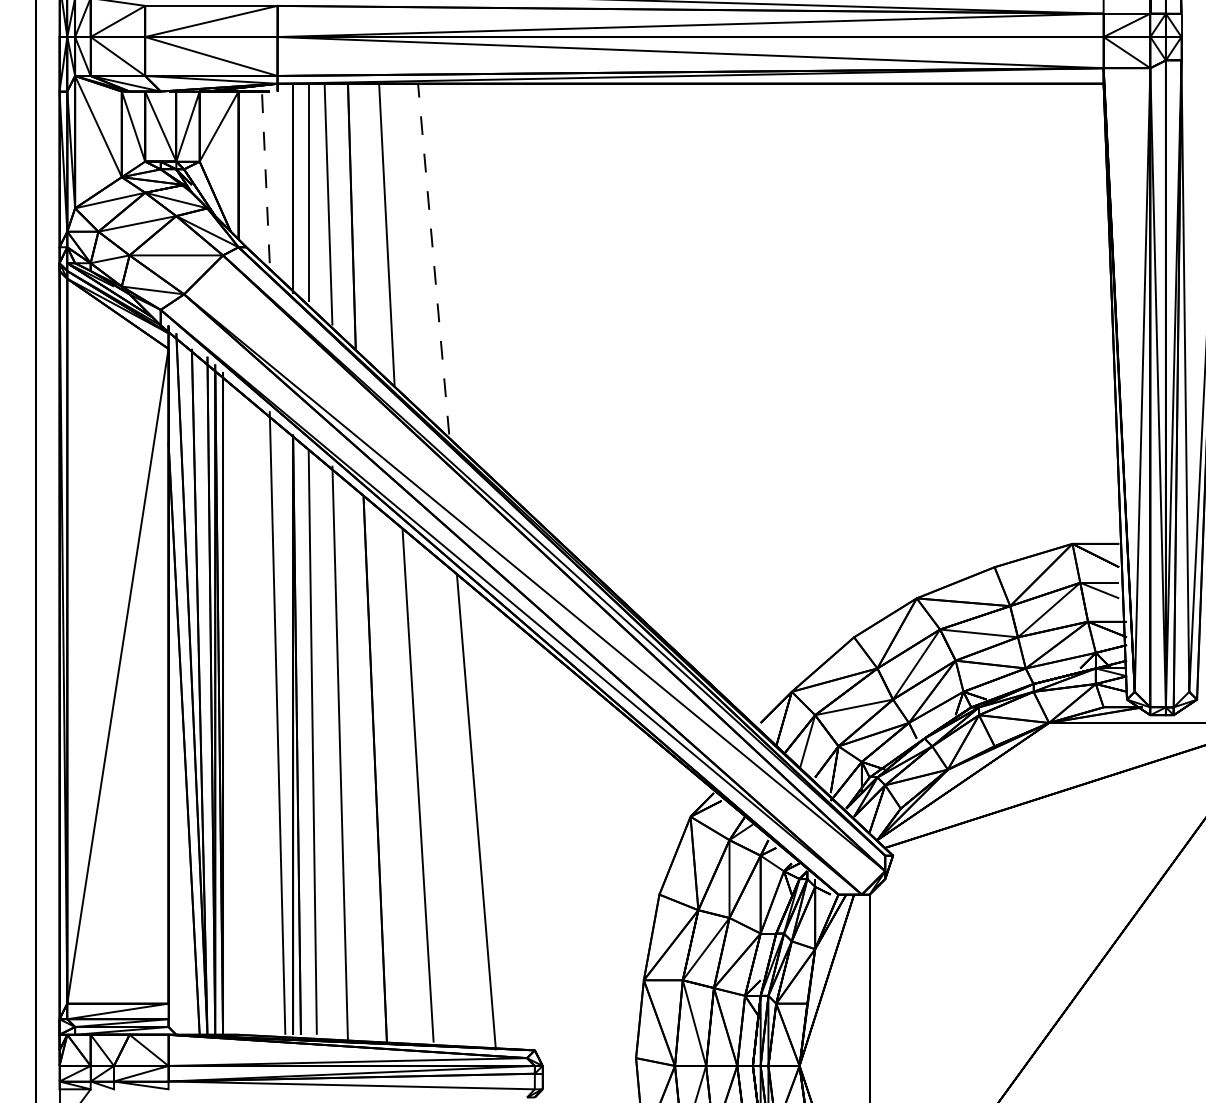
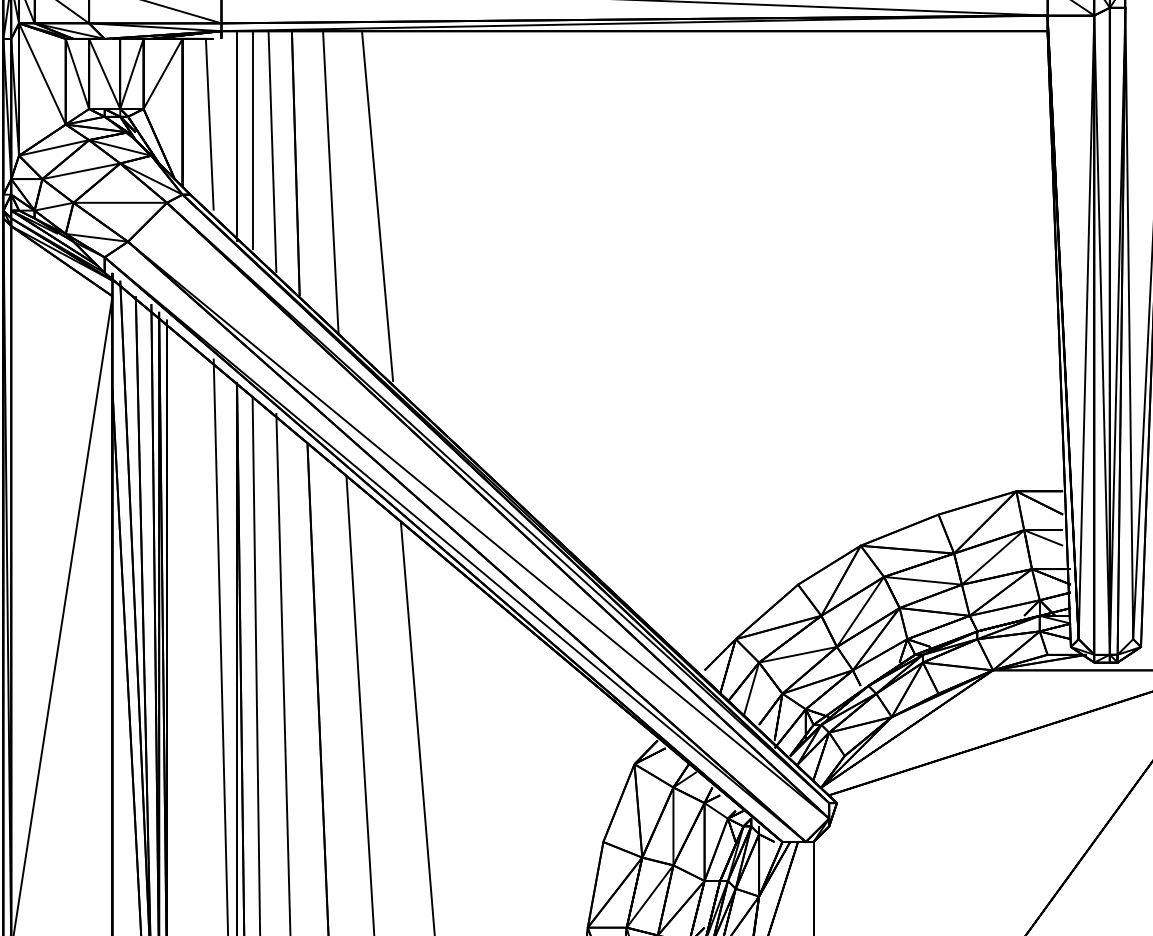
line: (265, 177) -> (209, 124), dashed -> solid
line: (433, 258) -> (377, 205), dashed -> solid

